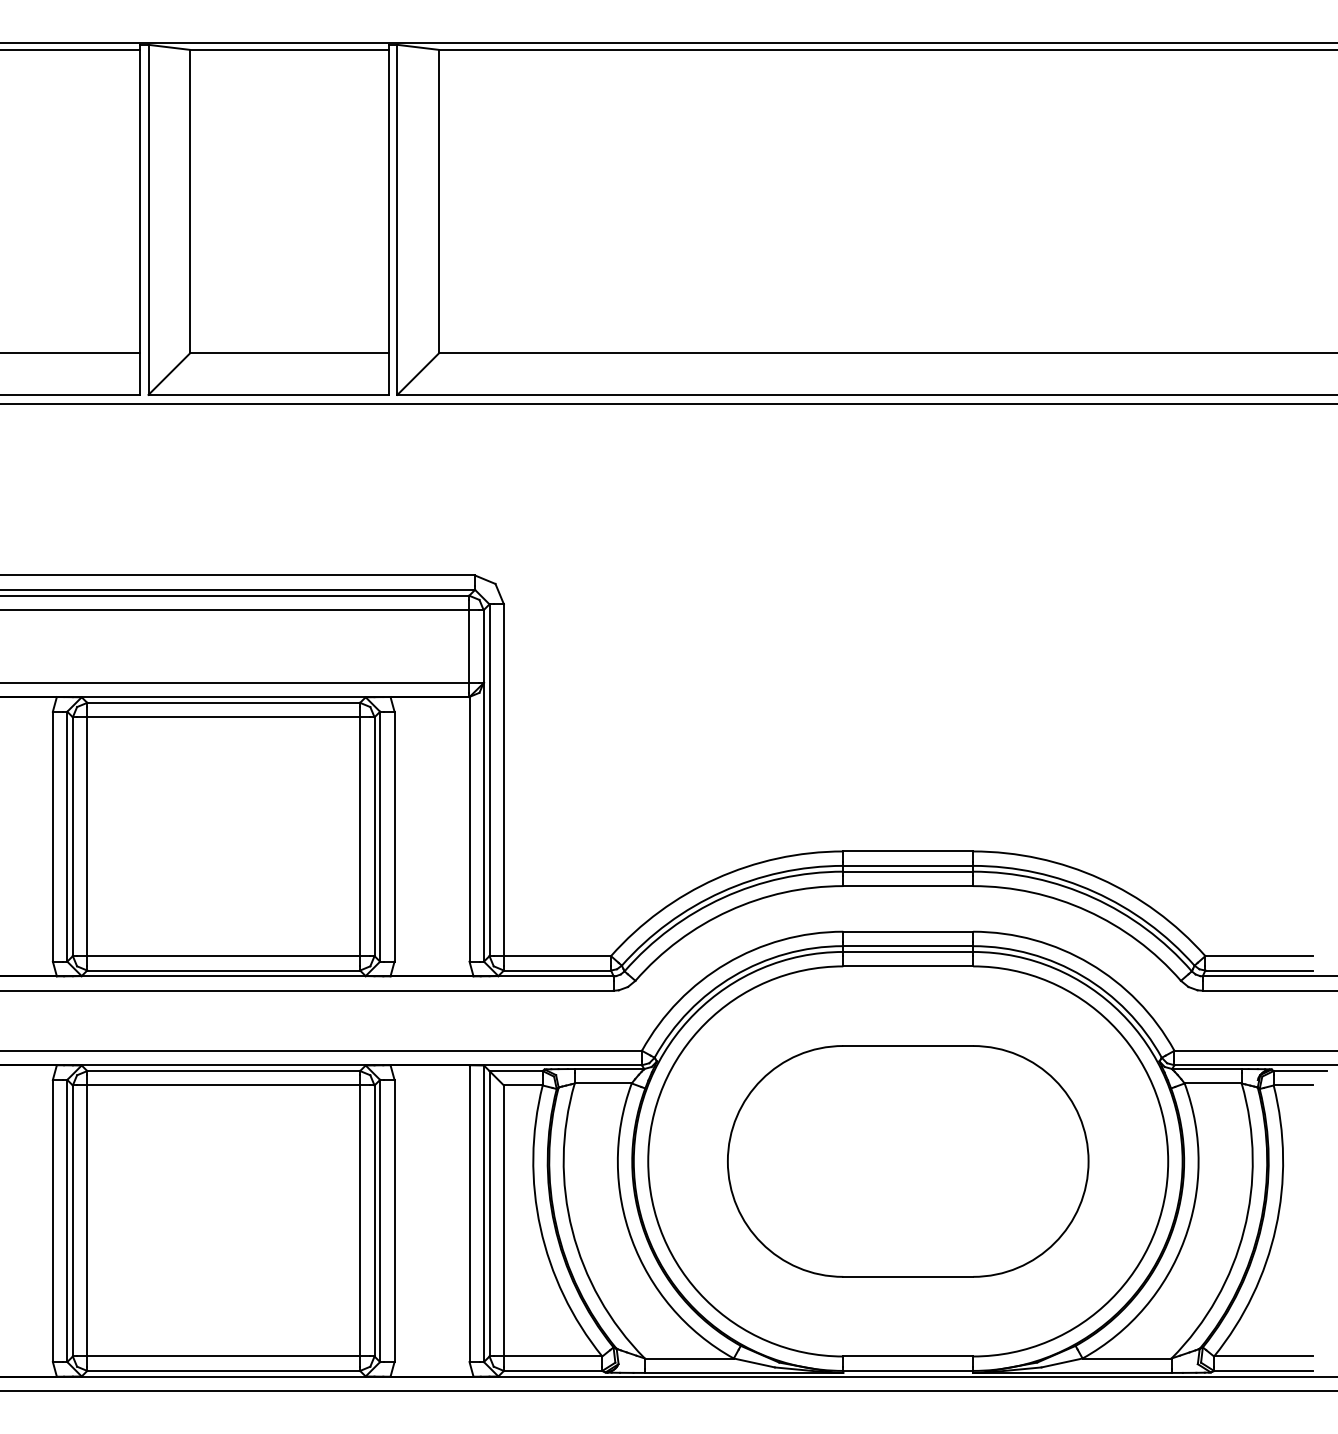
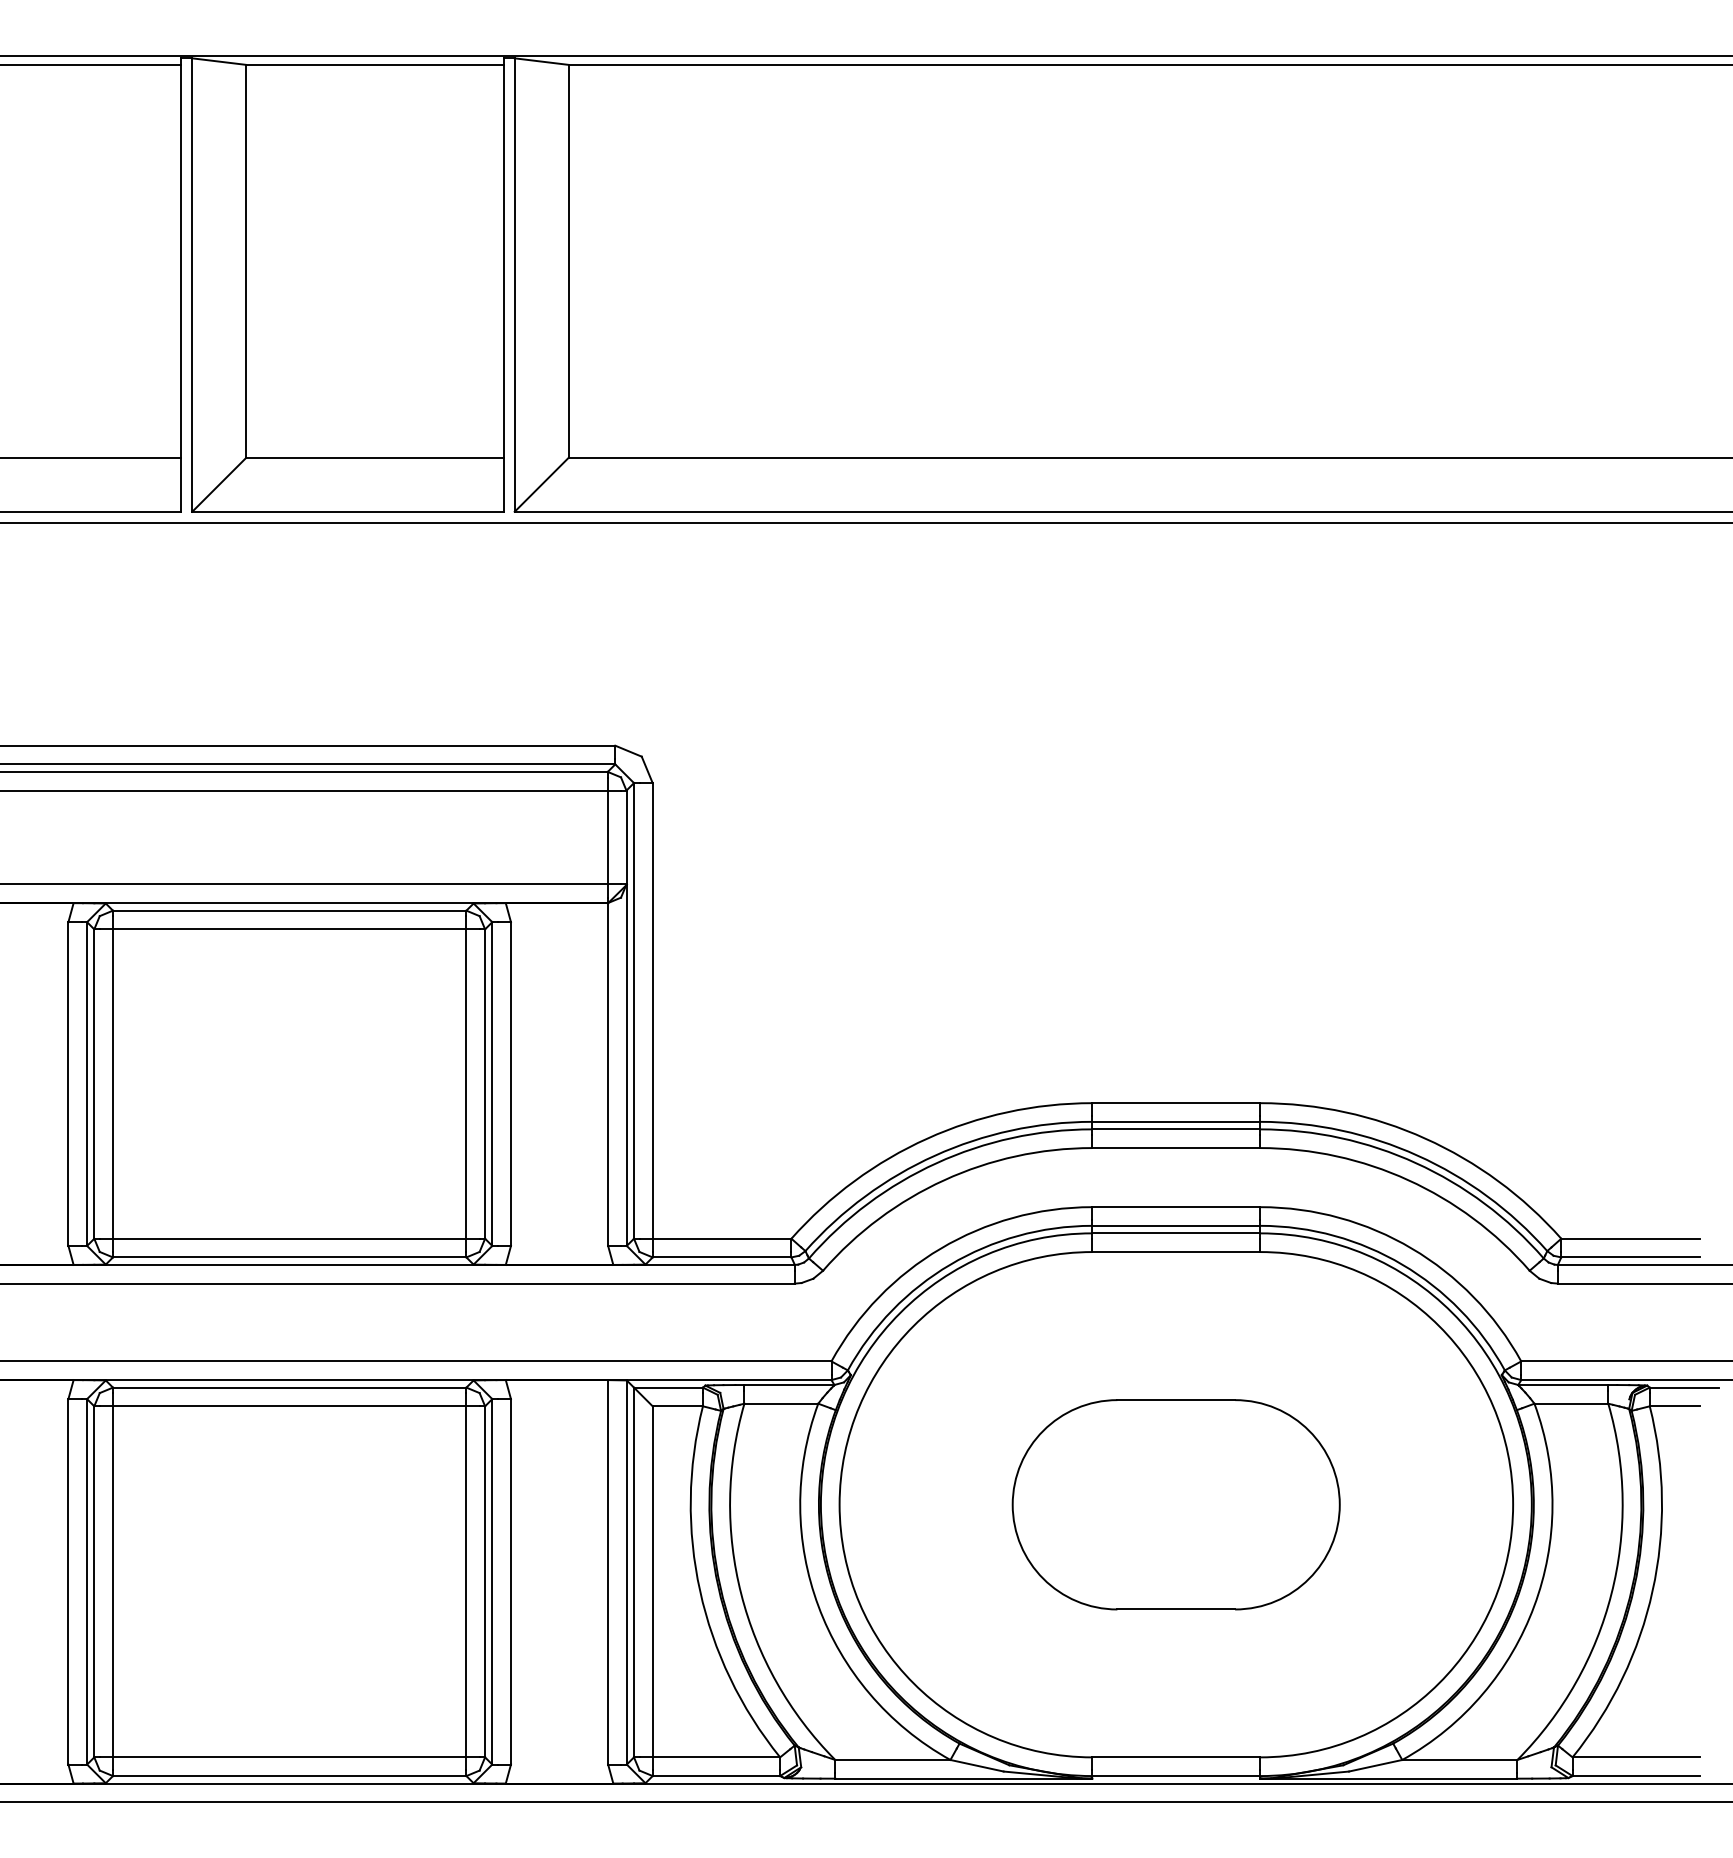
part: (907, 1161) -> (1175, 1504), size x0.7

